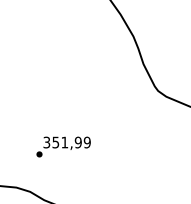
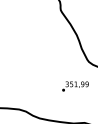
text: (63, 146) -> (75, 86), moved

